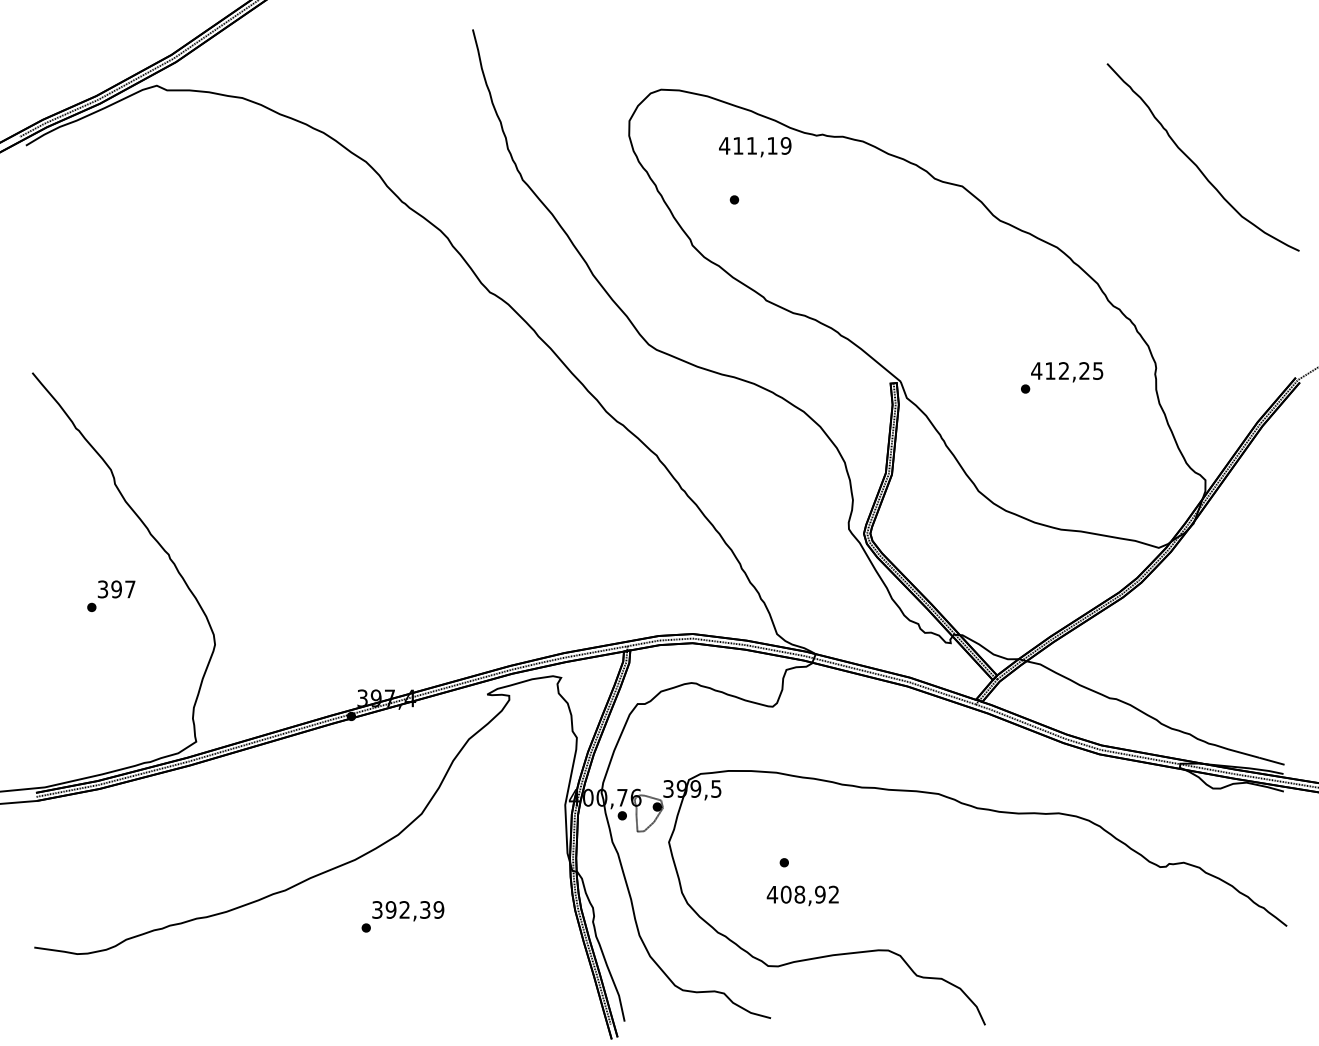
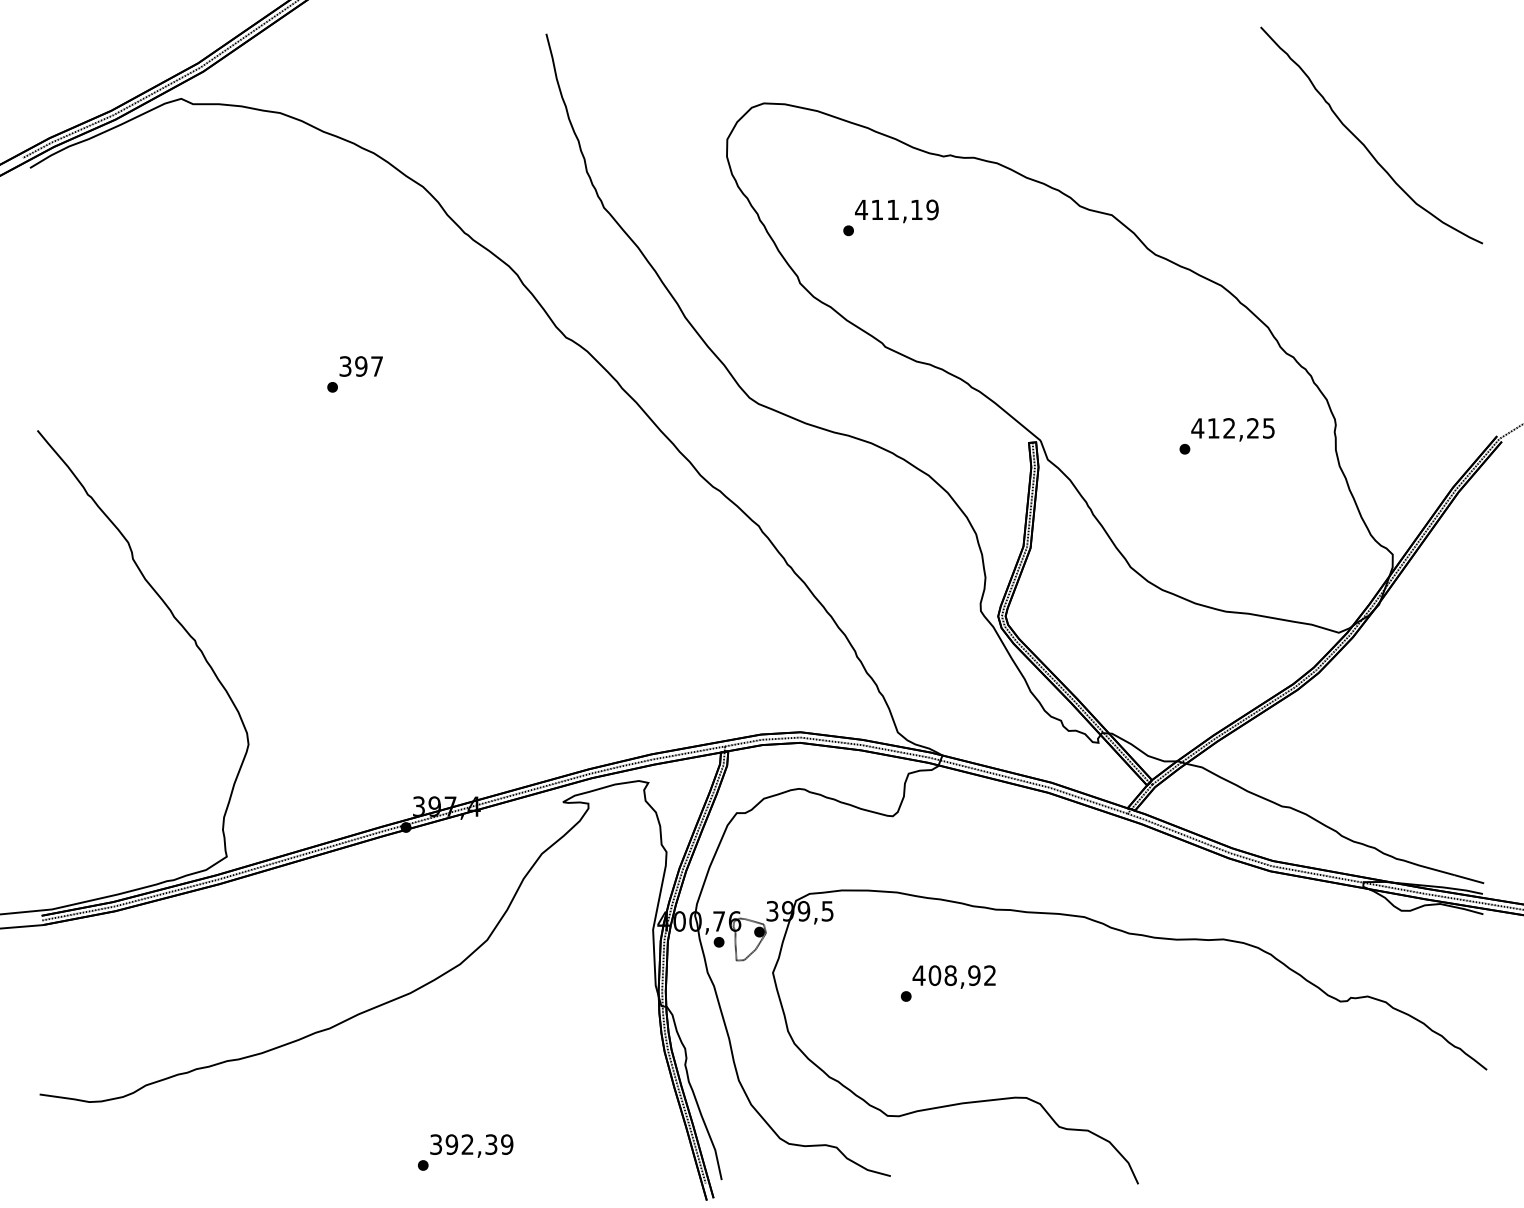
text: (755, 147) -> (897, 211), moved
curve: (1195, 163) -> (1362, 142), moved
text: (111, 595) -> (355, 373), moved
text: (802, 895) -> (953, 976), moved
text: (402, 916) -> (465, 1152), moved

